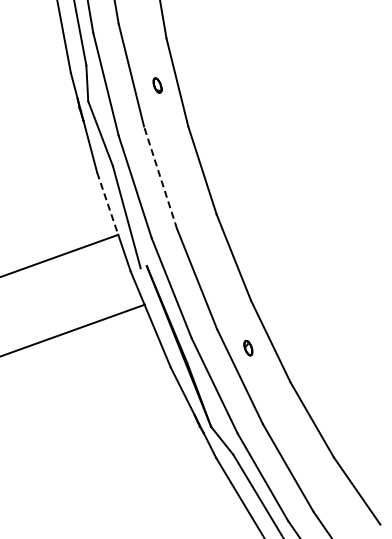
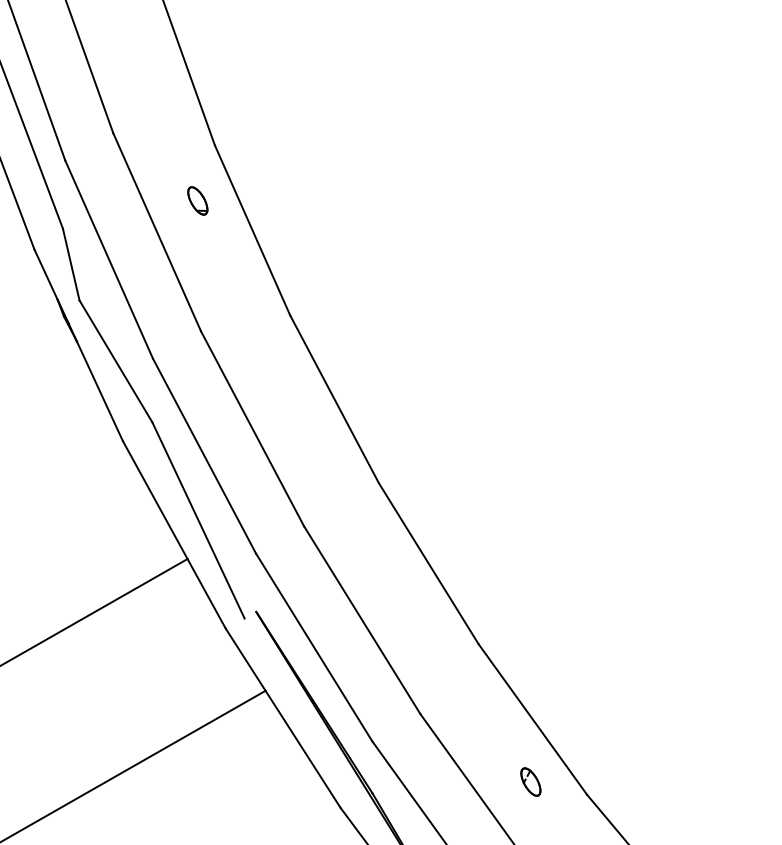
part: (157, 85) -> (197, 200), moved
line: (160, 177) -> (252, 428), dashed -> solid
line: (107, 203) -> (154, 499), dashed -> solid
part: (248, 348) -> (531, 782), moved

